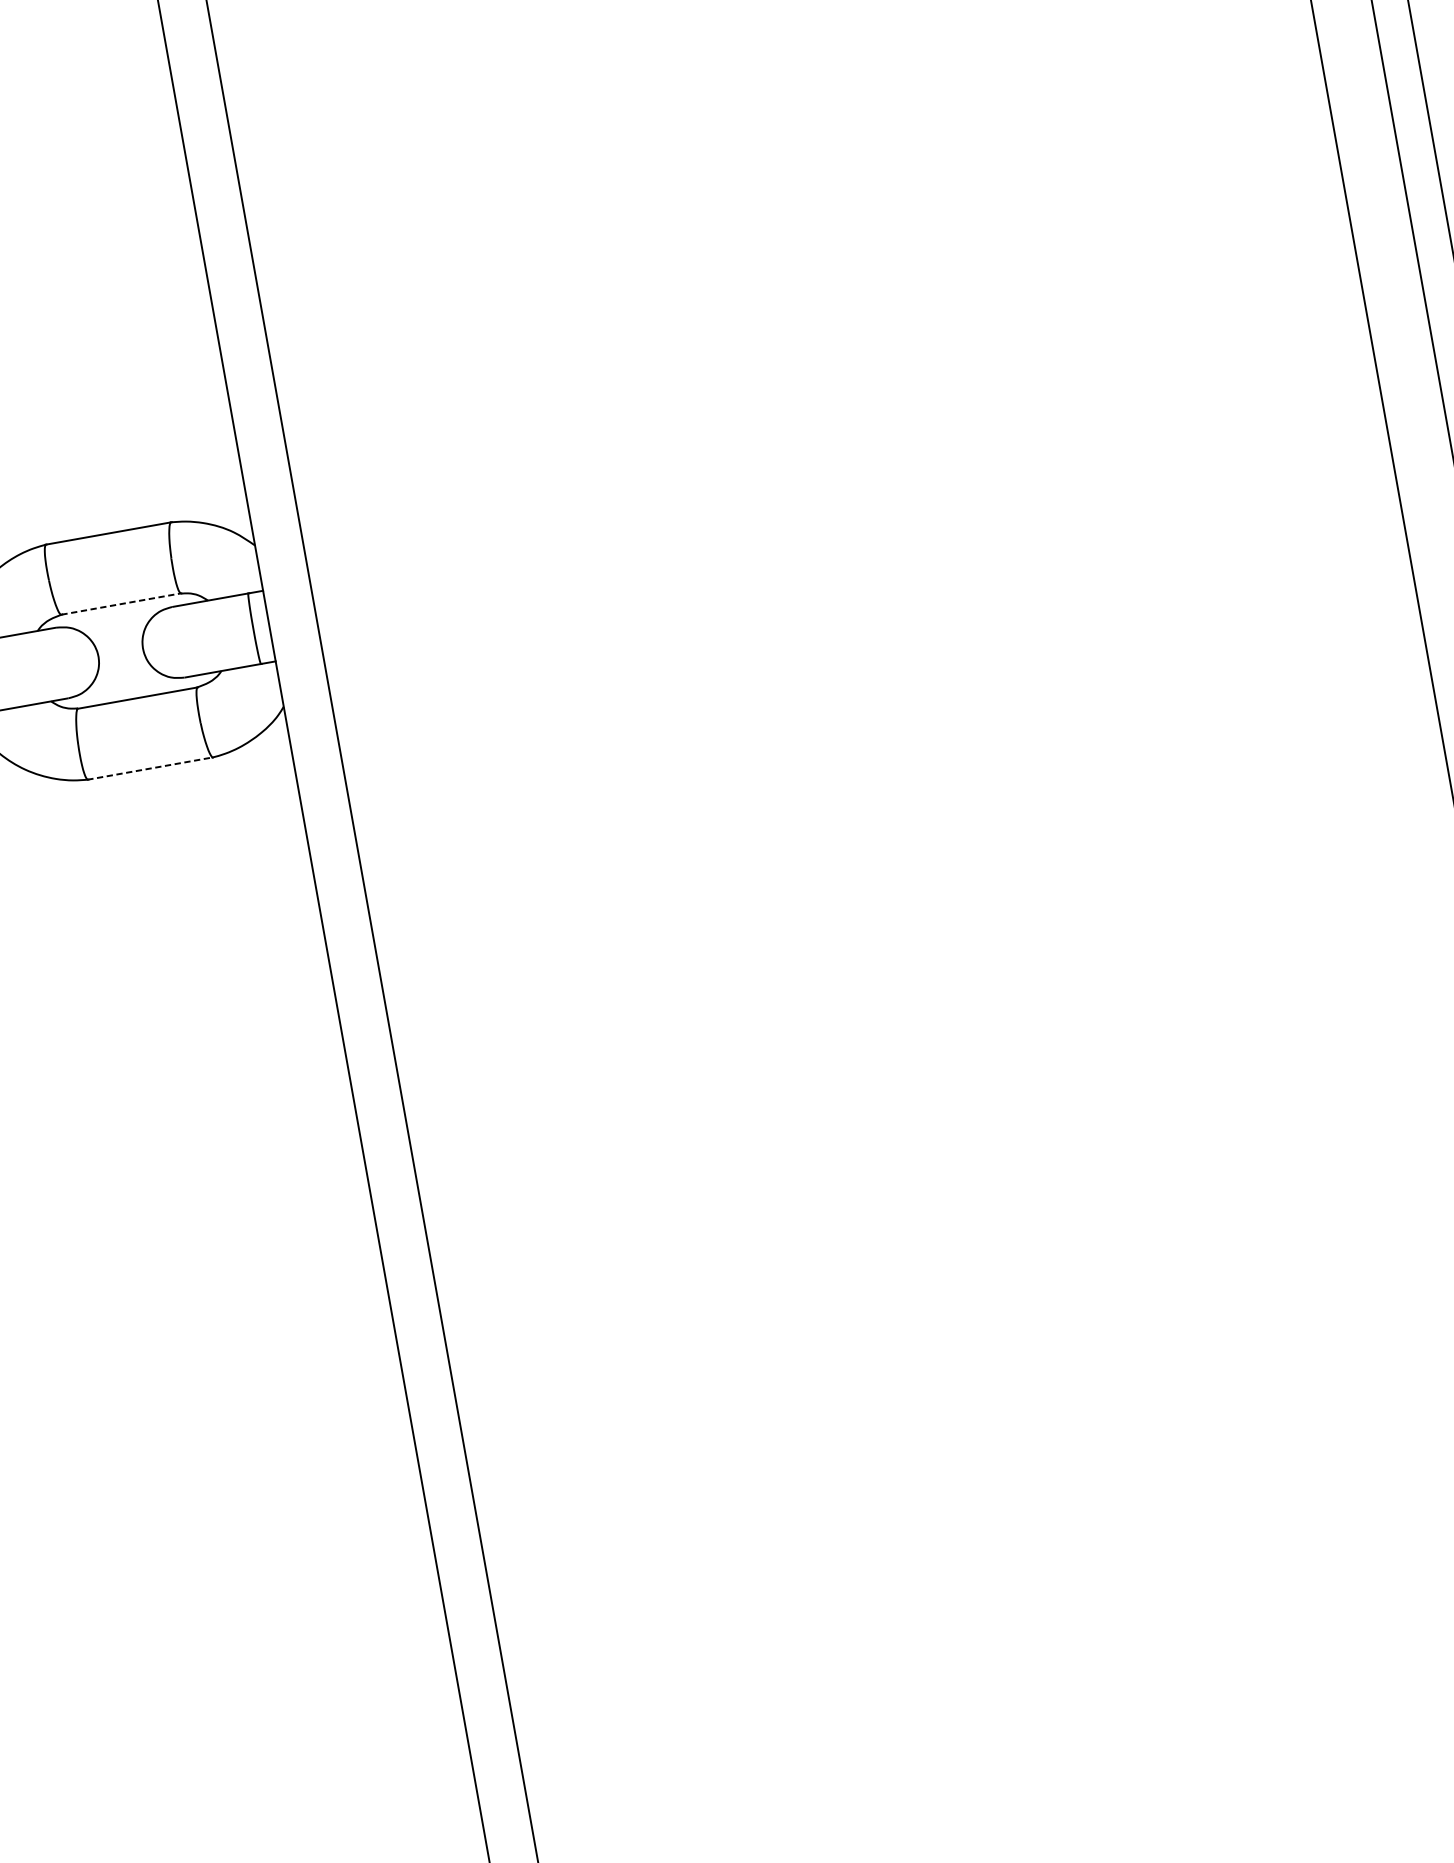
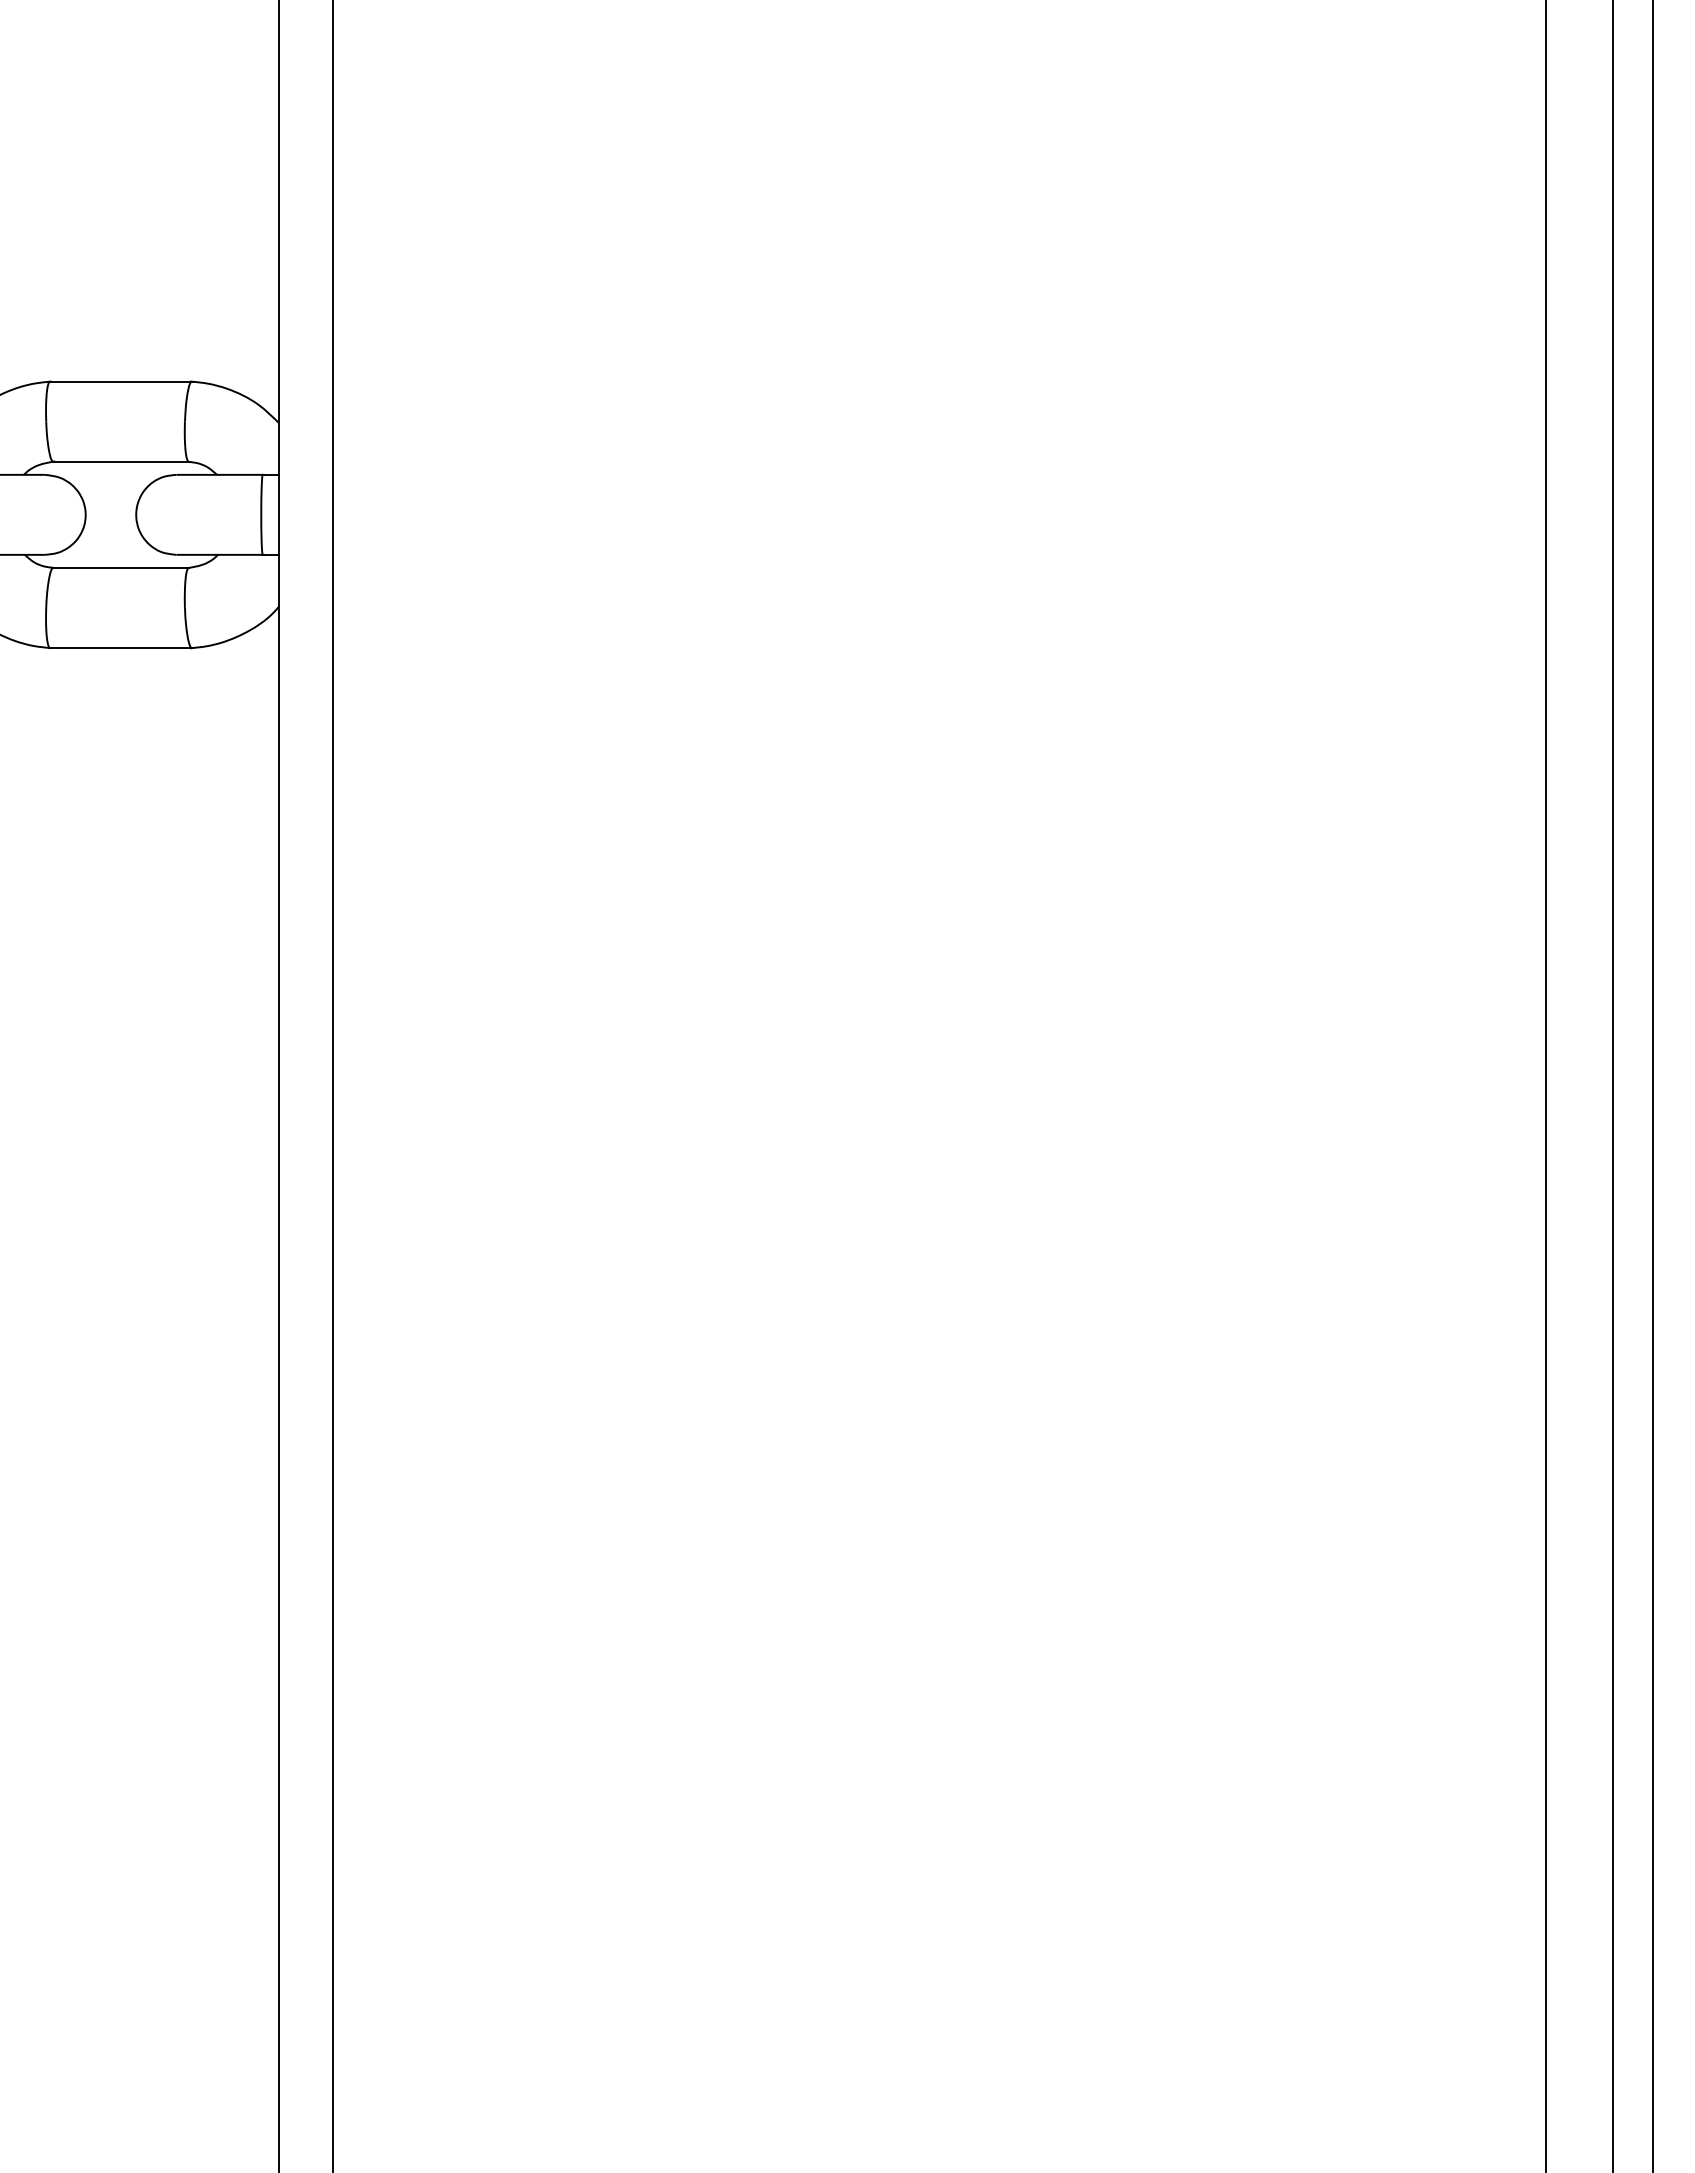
line: (121, 603) -> (121, 461), dashed -> solid
line: (150, 769) -> (120, 648), dashed -> solid

